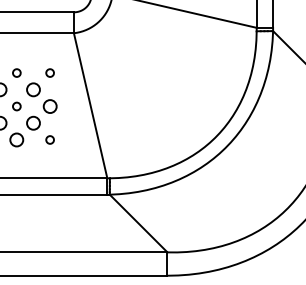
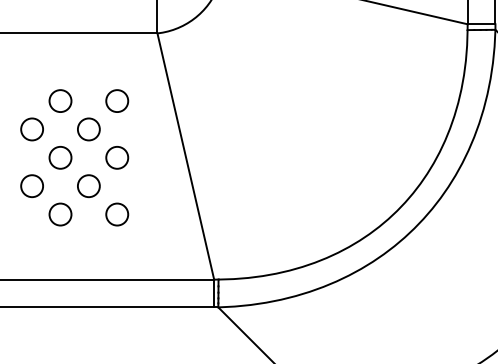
circle: (16, 72) -> (60, 100), size x1.67
circle: (49, 72) -> (116, 100), size x1.67
circle: (16, 106) -> (60, 157), size x1.67
circle: (49, 139) -> (116, 213), size x1.67

